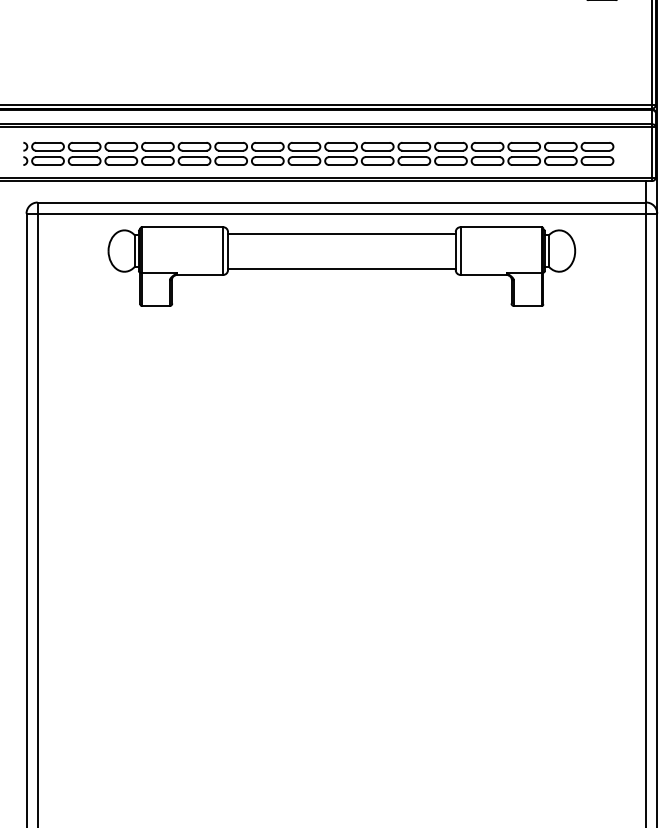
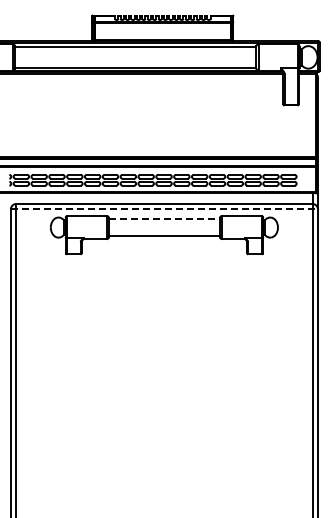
line: (342, 213) -> (164, 209), solid -> dashed
line: (342, 234) -> (164, 219), solid -> dashed

